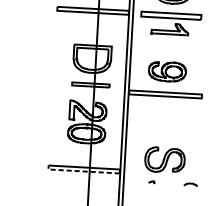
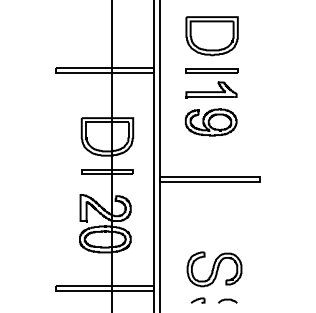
part: (170, 15) -> (211, 70), size x0.62
part: (166, 71) -> (210, 122), moved
line: (80, 171) -> (100, 291), dashed -> solid
part: (151, 182) -> (197, 300), size x1.67
curve: (190, 184) -> (227, 300), moved

